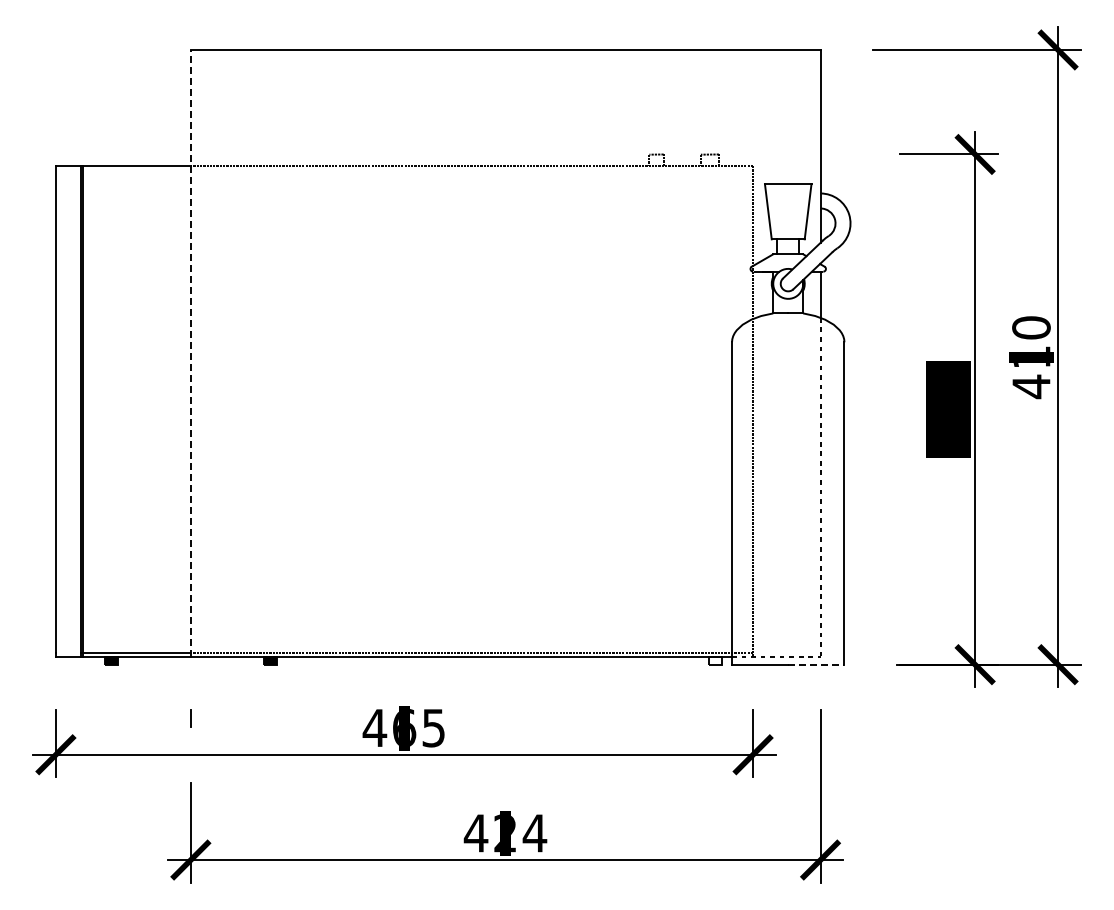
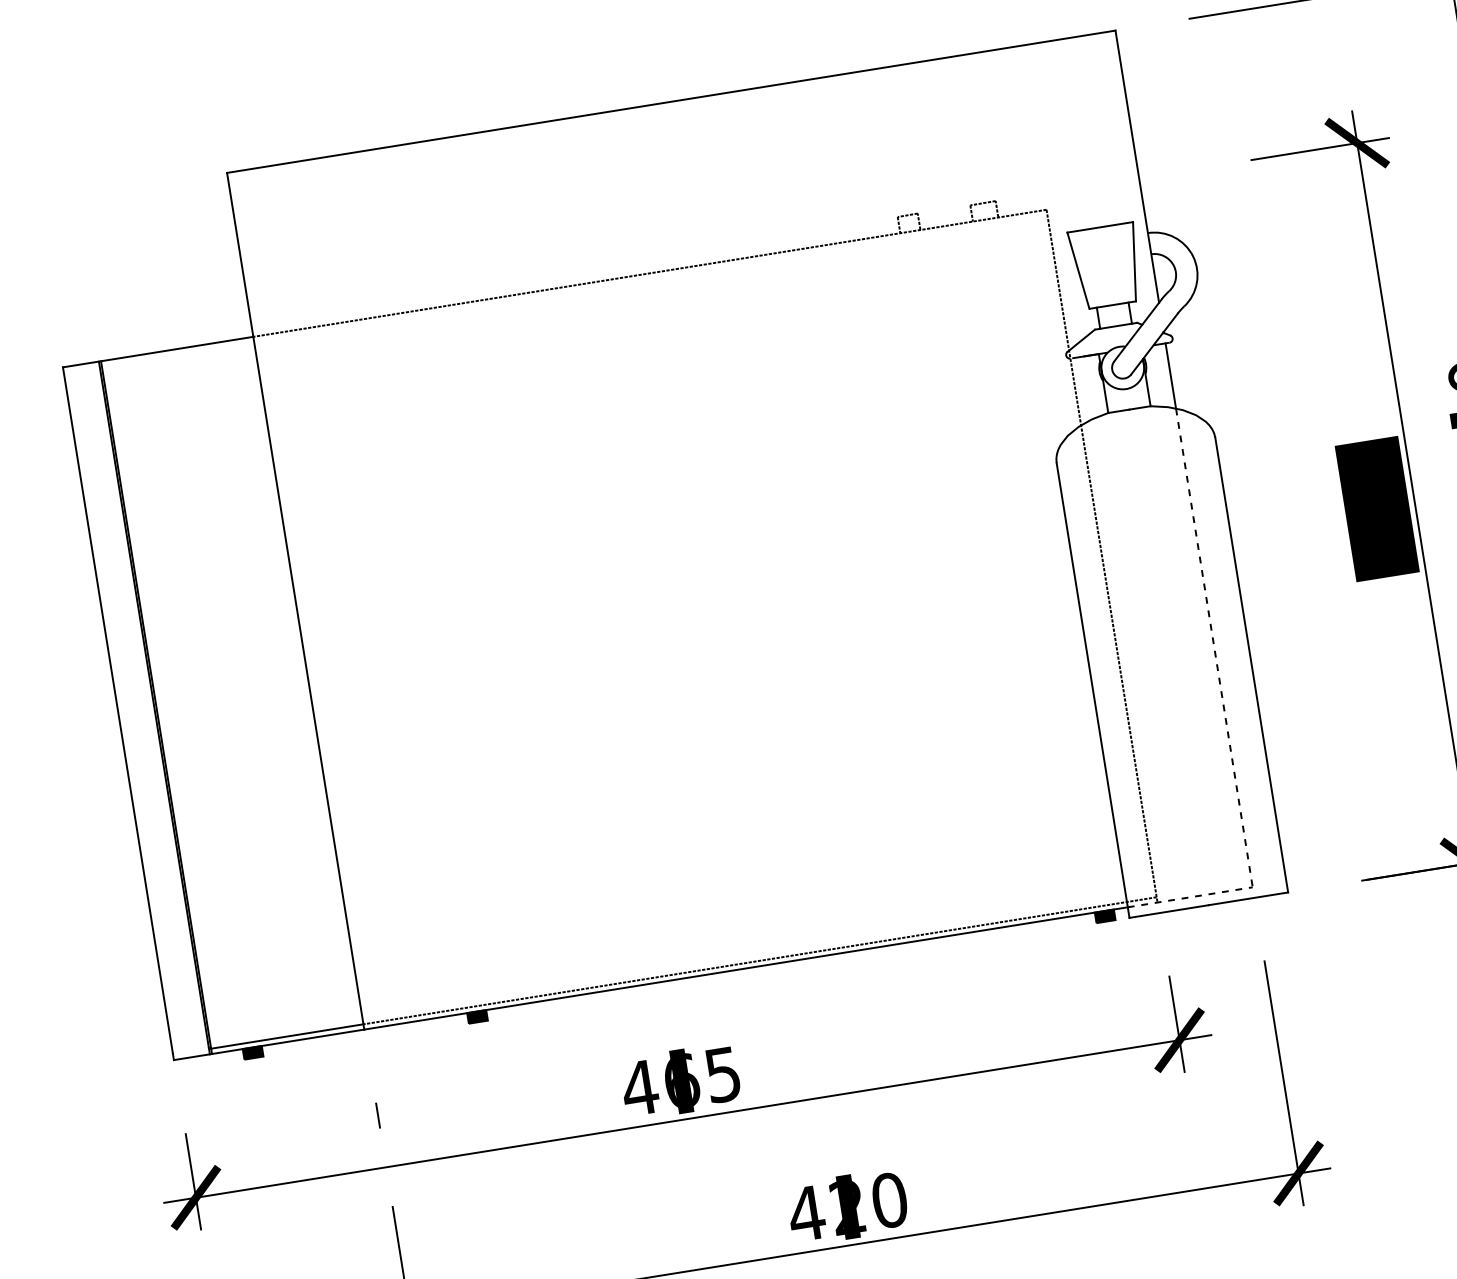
line: (190, 353) -> (295, 601), dashed -> solid
fill: (715, 660) -> (1105, 915), added
line: (816, 664) -> (1248, 898), dashed -> solid
text: (534, 833) -> (888, 1200), 424 -> 420

